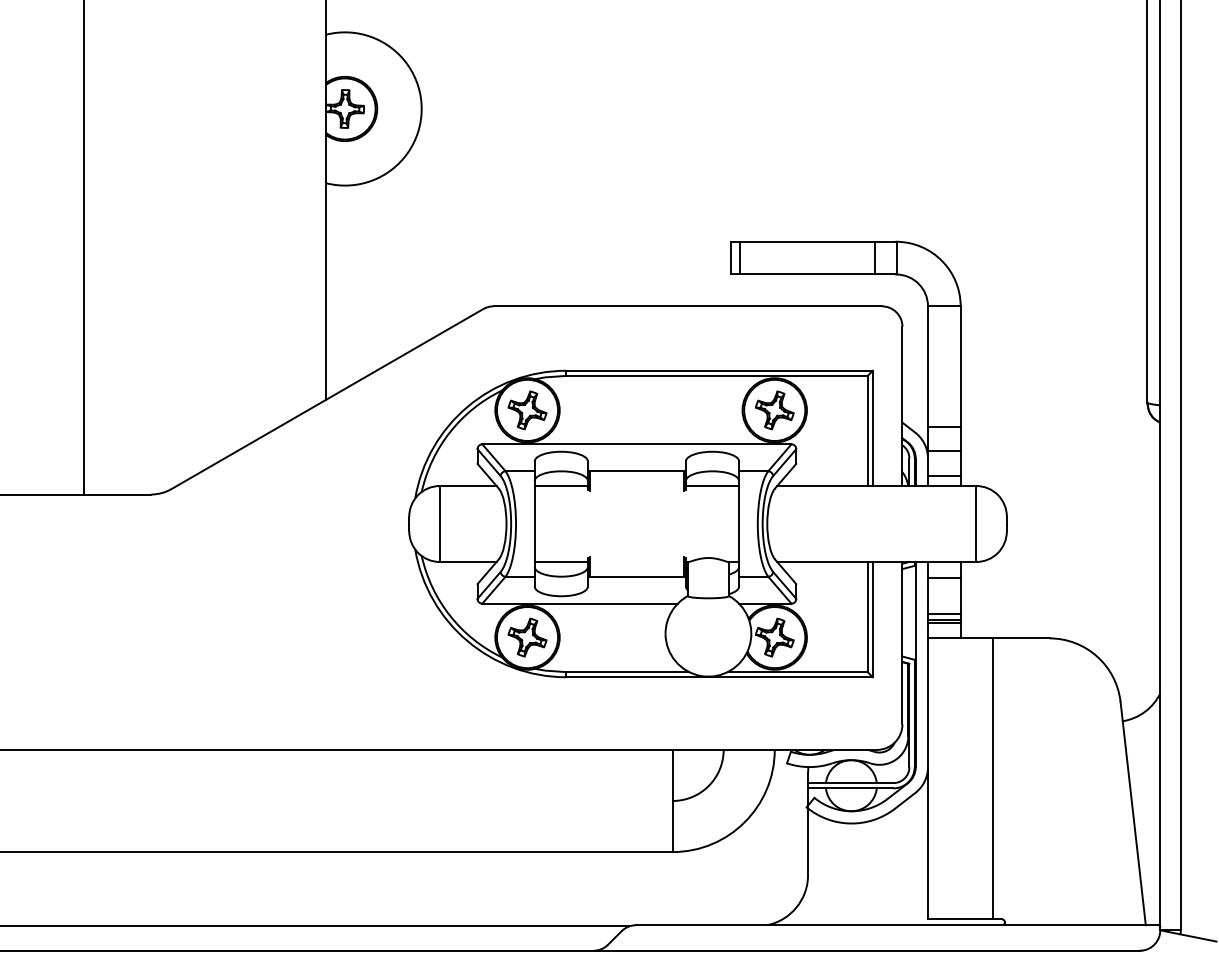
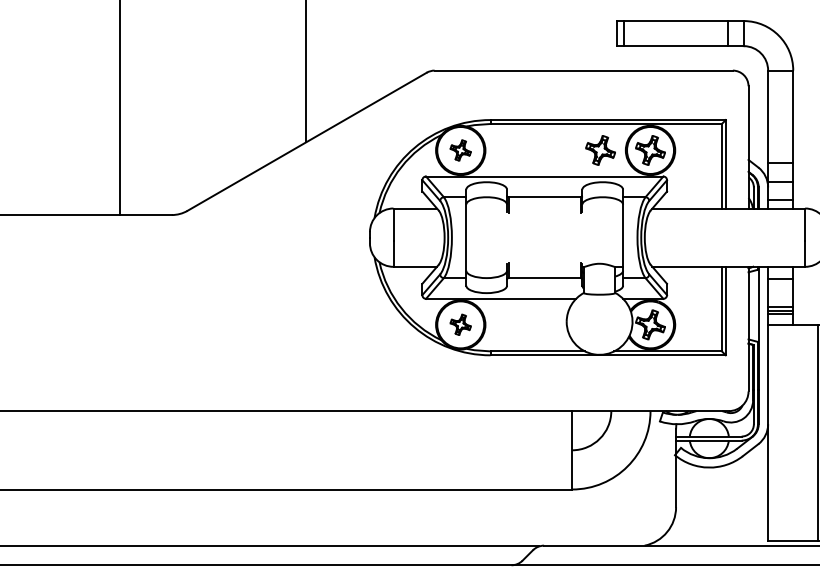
part: (527, 410) -> (460, 150), size x0.7
part: (709, 410) -> (600, 150), added
line: (560, 486) -> (486, 208), removed
line: (712, 486) -> (602, 208), removed
line: (560, 562) -> (486, 267), removed
part: (527, 637) -> (460, 324), size x0.7

